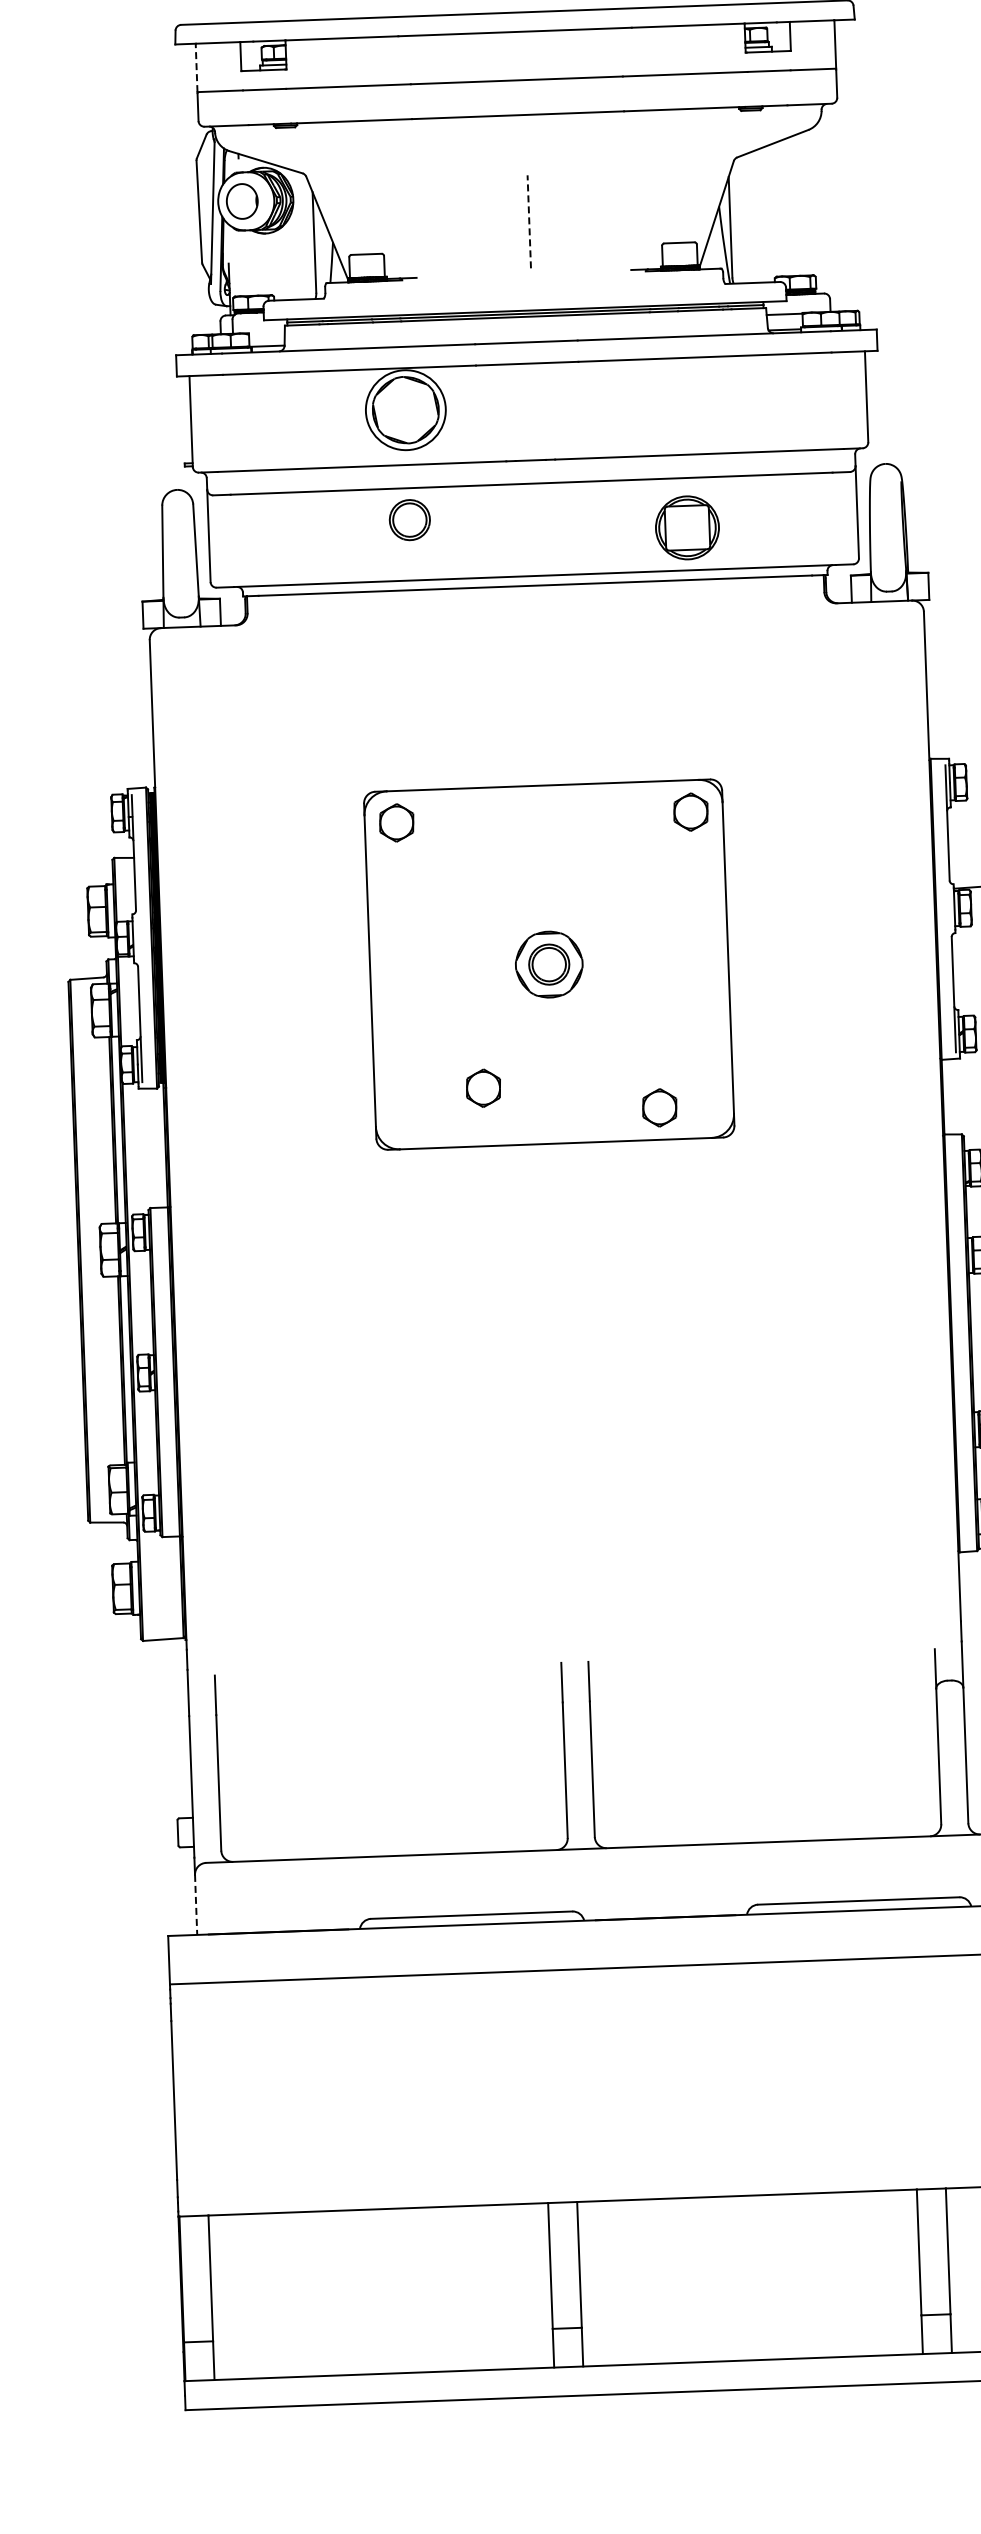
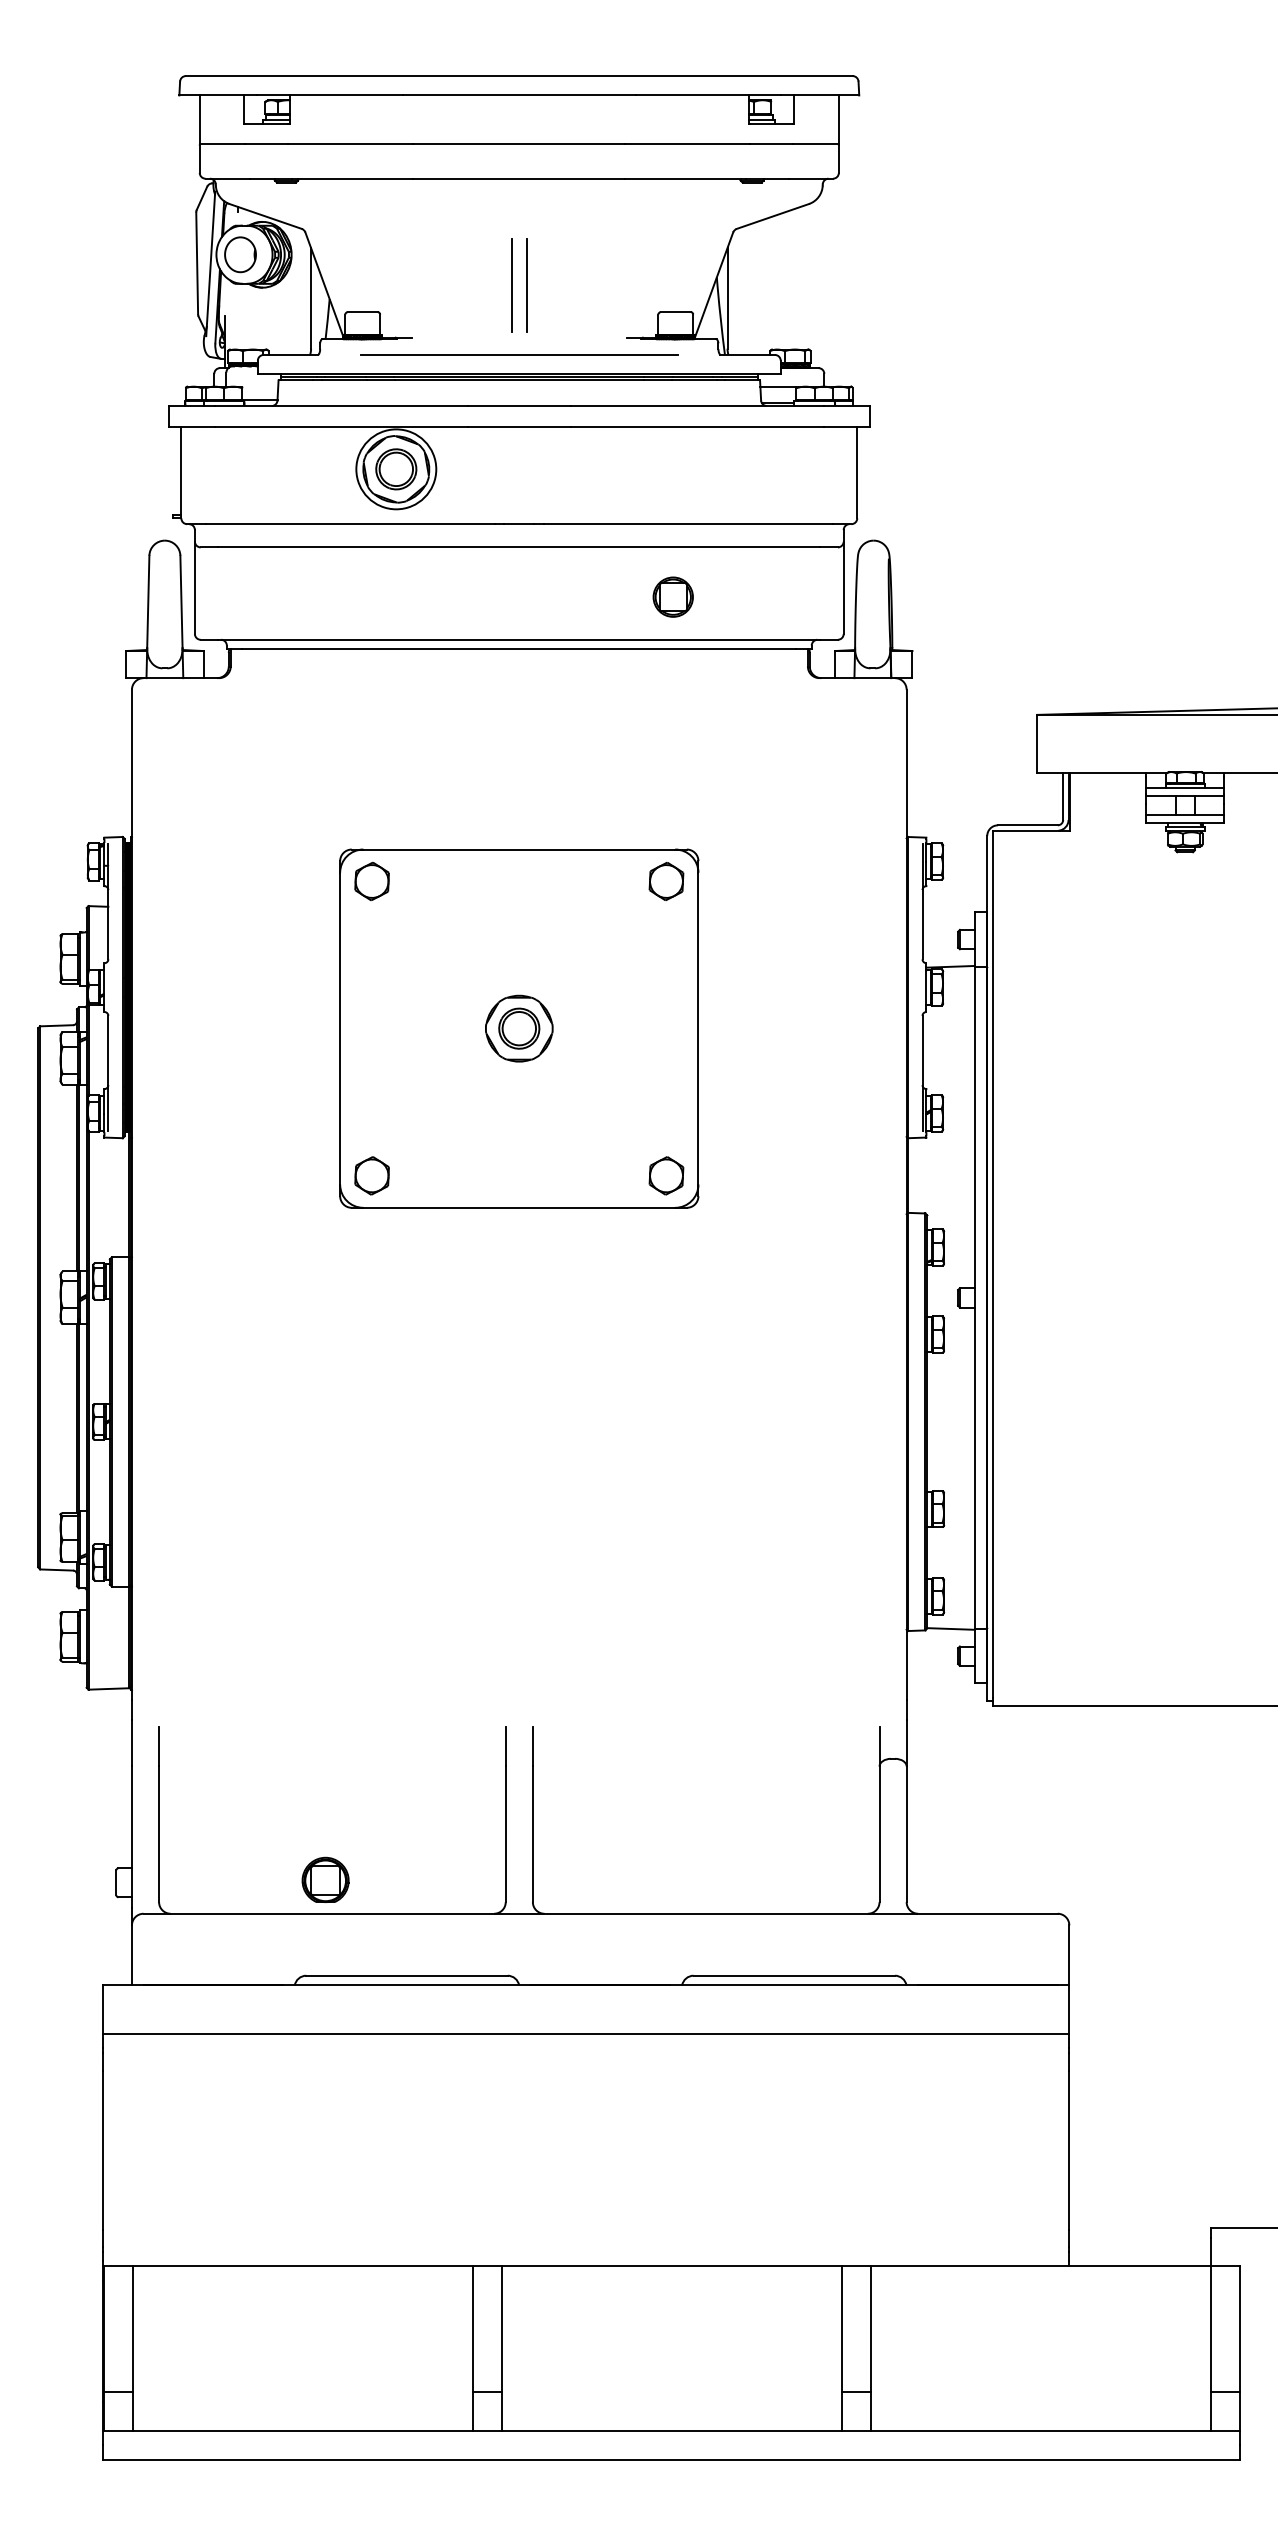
line: (196, 67) -> (199, 119), dashed -> solid
line: (529, 221) -> (526, 285), dashed -> solid
line: (514, 222) -> (511, 285), added
line: (524, 290) -> (519, 354), added
part: (410, 520) -> (396, 469), moved
part: (686, 527) -> (672, 596), size x0.62
part: (482, 1087) -> (371, 1175), moved
part: (659, 1107) -> (666, 1175), moved
part: (386, 1821) -> (325, 1879), added
line: (195, 1905) -> (131, 1955), dashed -> solid

